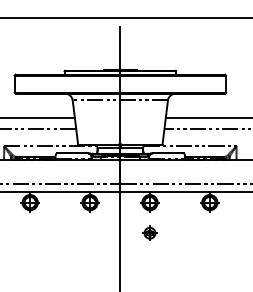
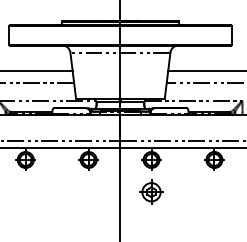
part: (149, 232) -> (151, 191), size x1.6

